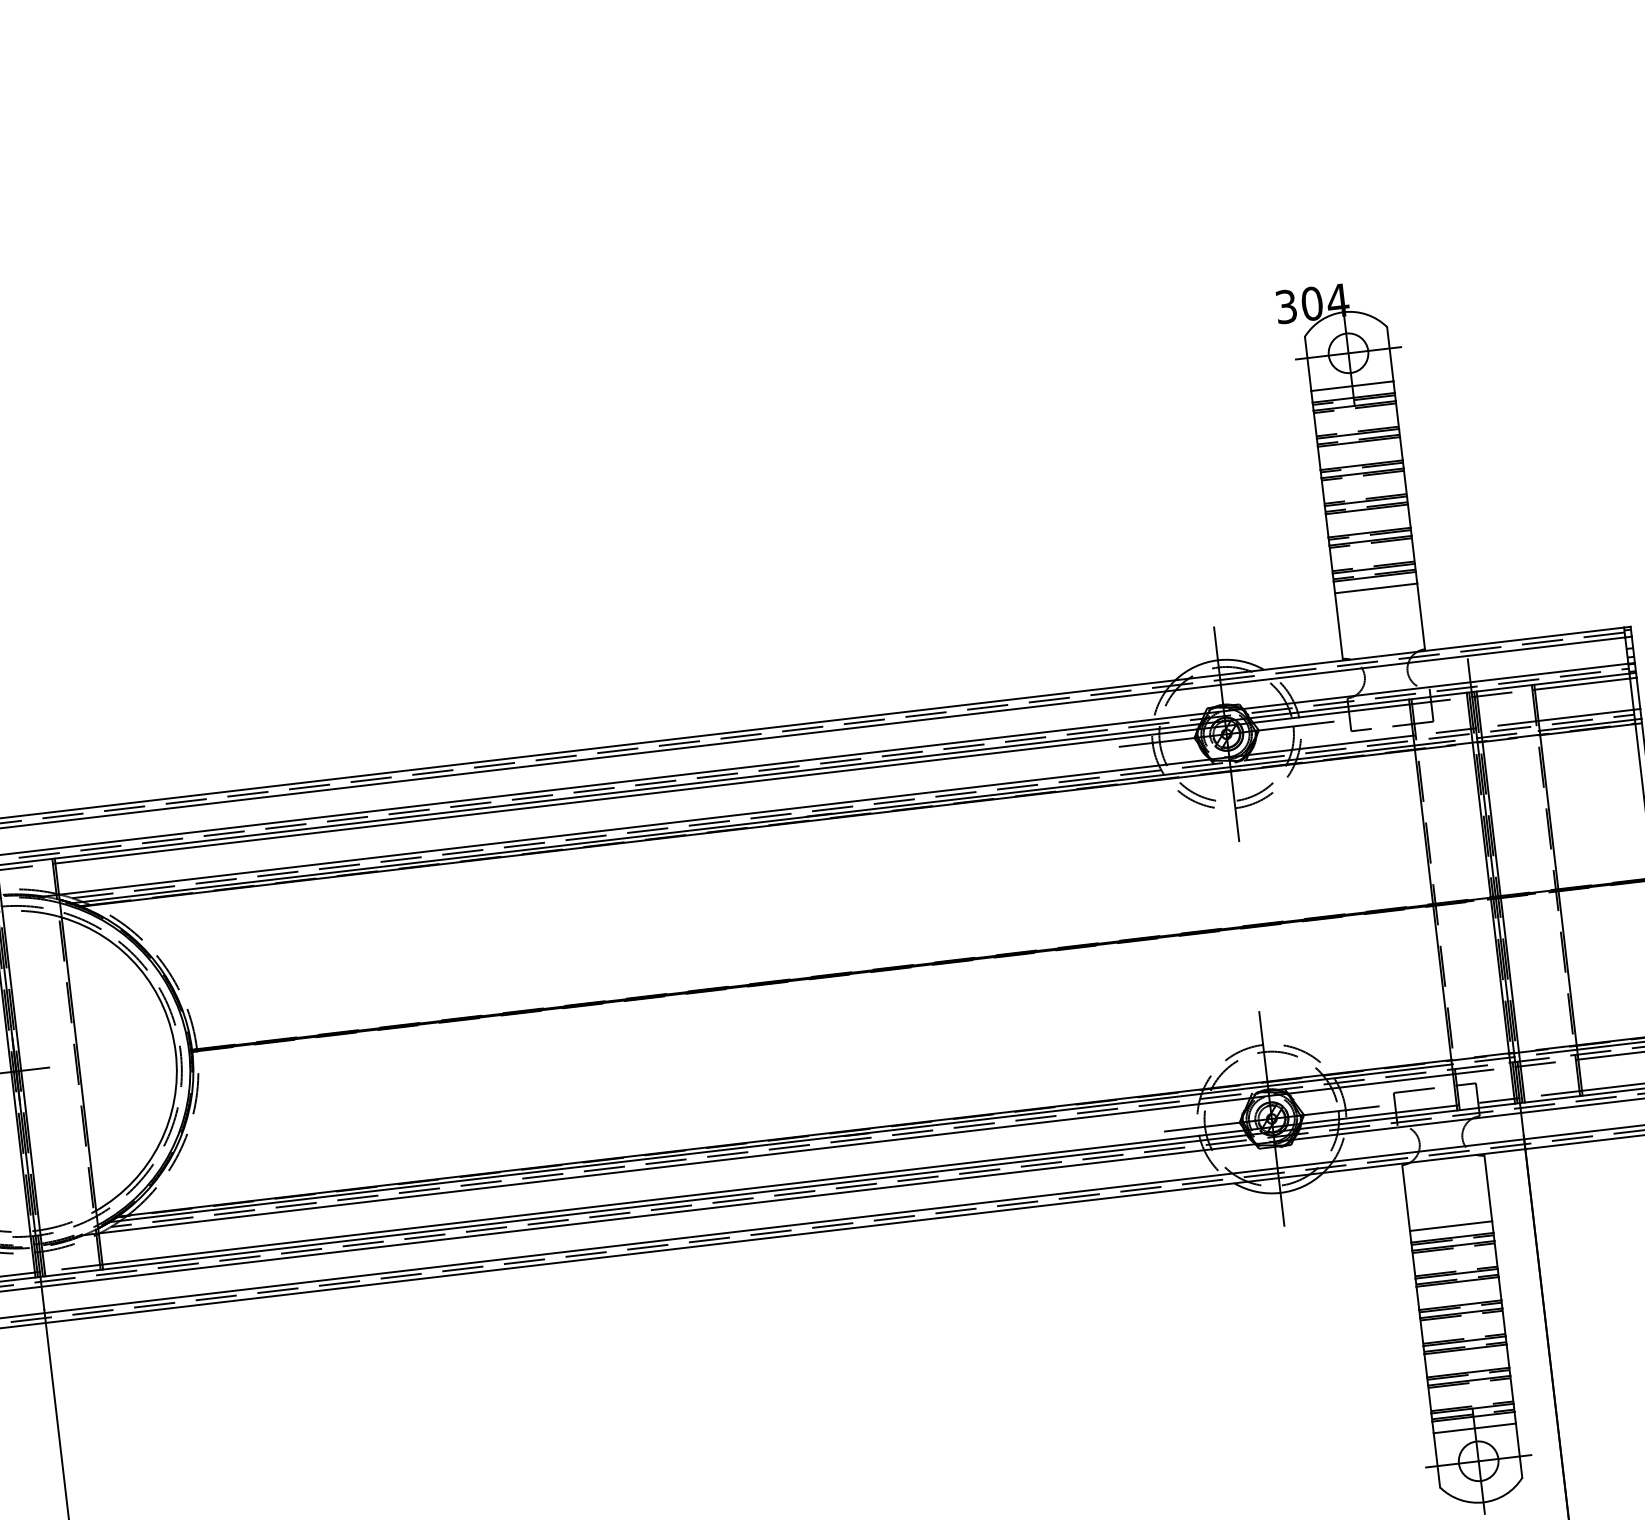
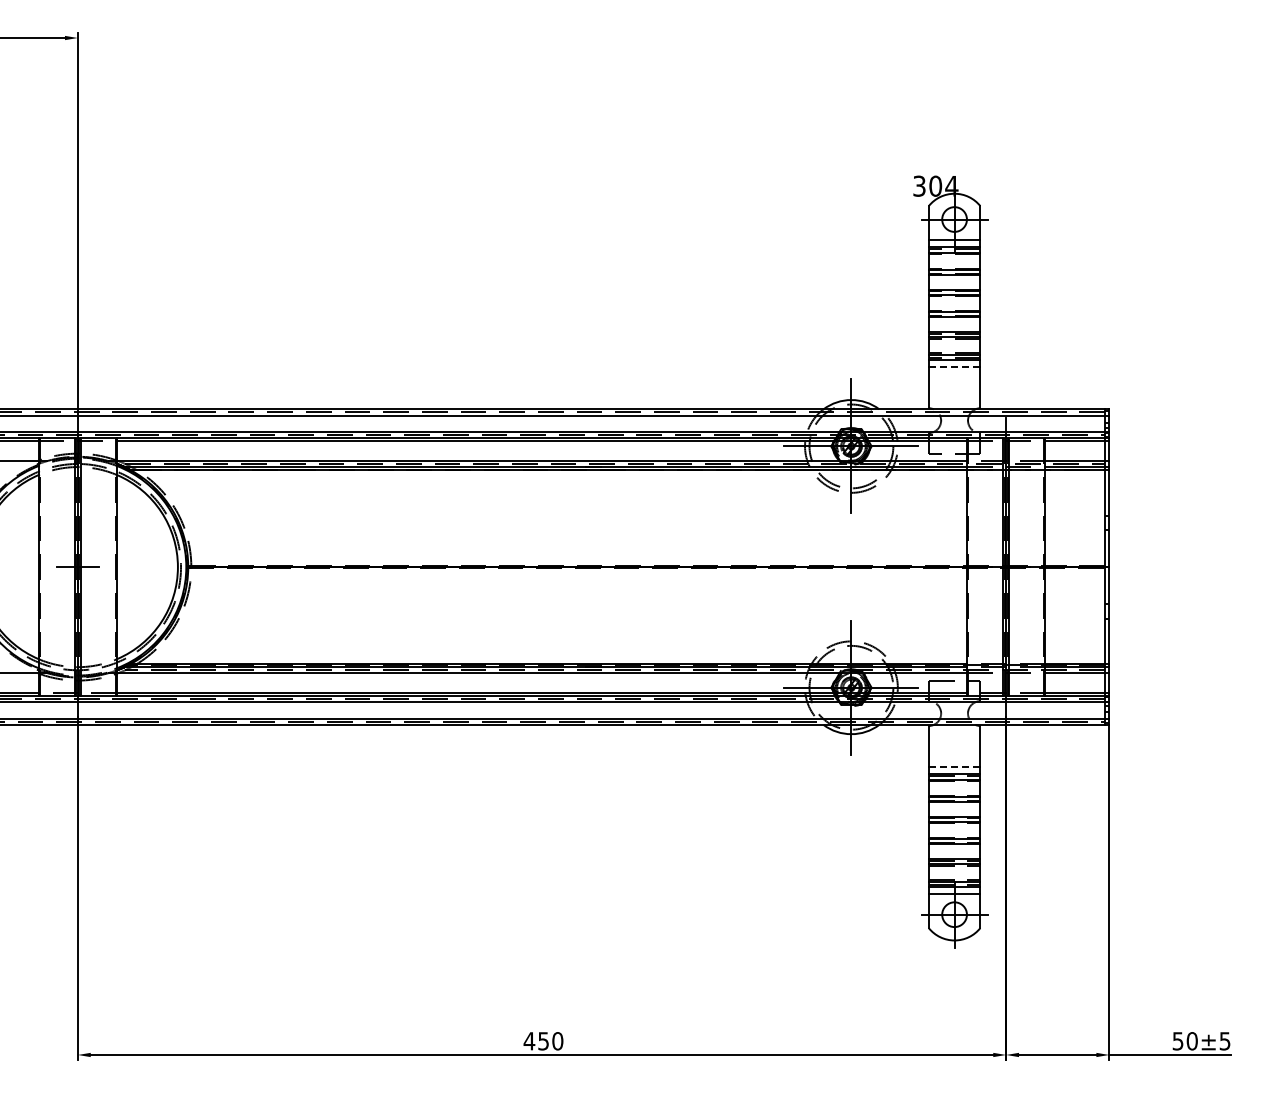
line: (1376, 589) -> (954, 367), solid -> dashed
line: (1451, 1226) -> (954, 767), solid -> dashed

